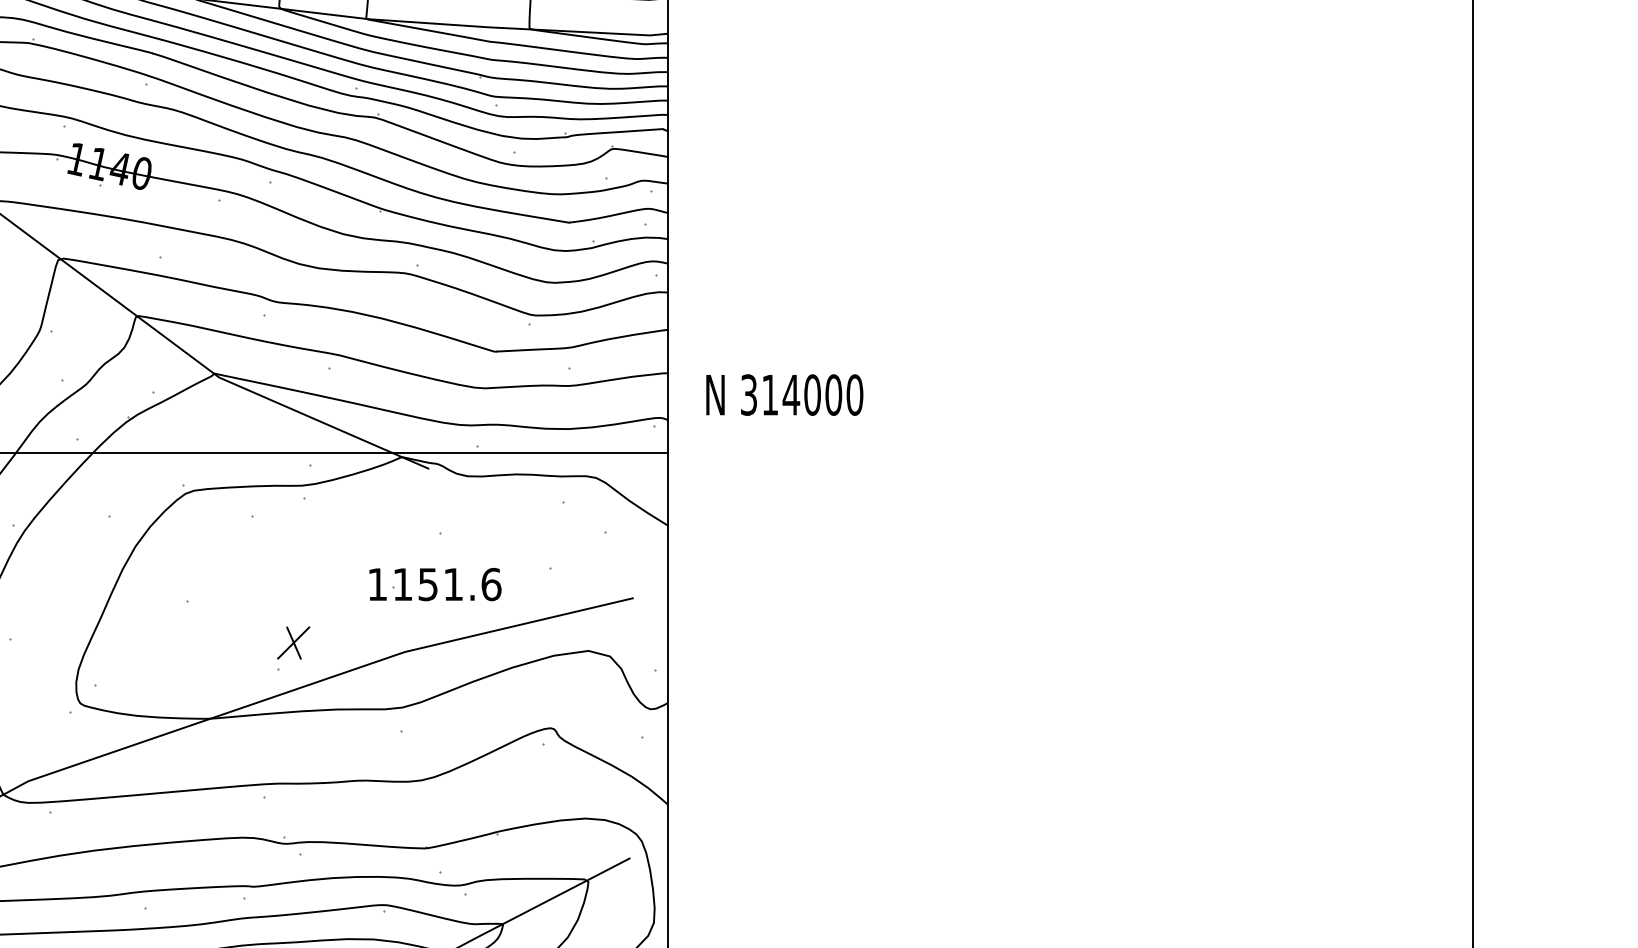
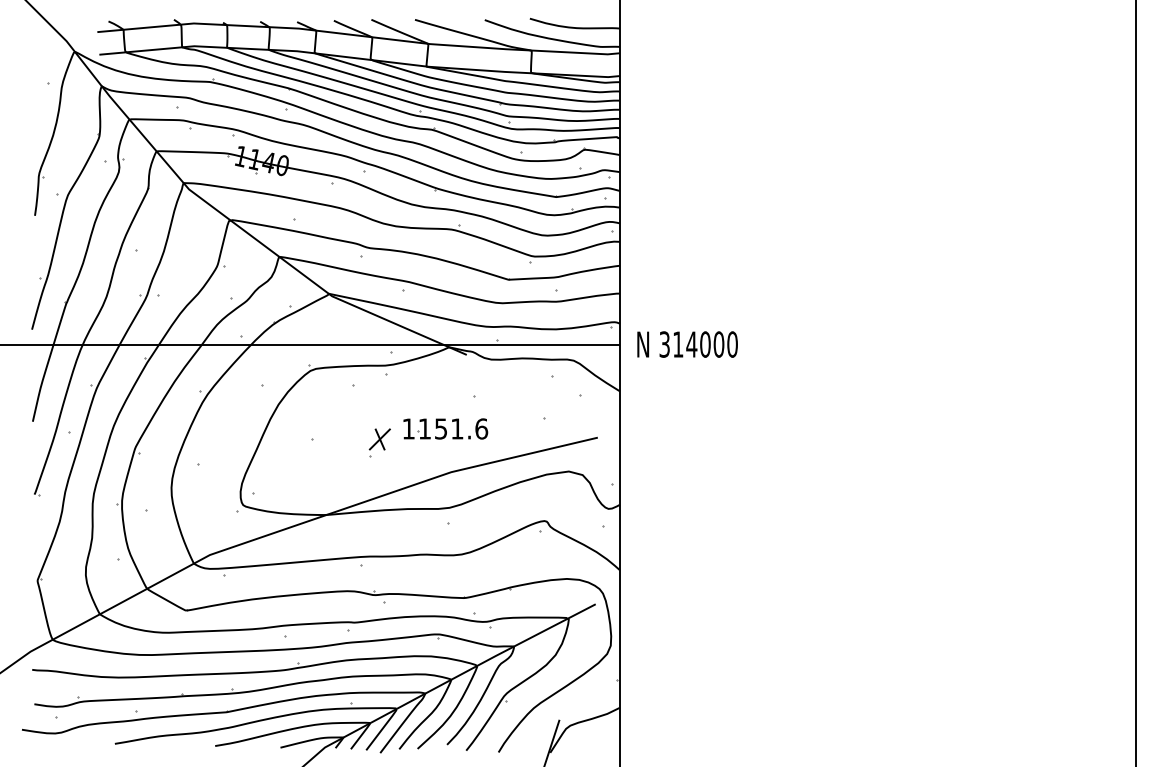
text: (784, 394) -> (687, 344), moved
part: (435, 583) -> (445, 428), moved
part: (293, 647) -> (379, 442), moved

